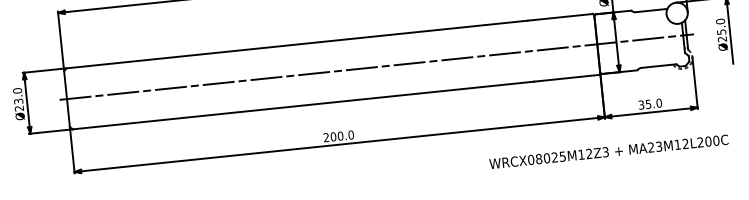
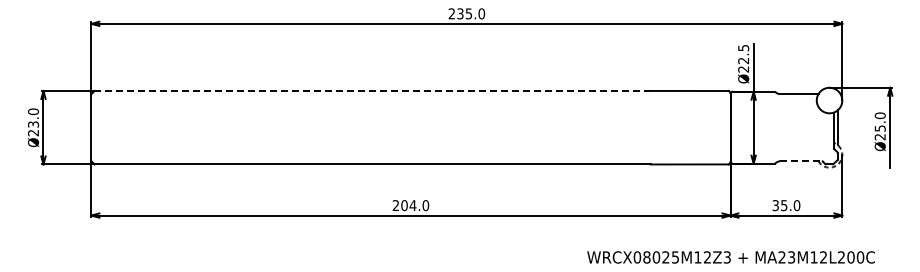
line: (297, 44) -> (372, 90), solid -> dashed
line: (376, 66) -> (464, 127), removed
line: (659, 66) -> (801, 161), solid -> dashed
text: (340, 136) -> (412, 205), 200.0 -> 204.0

